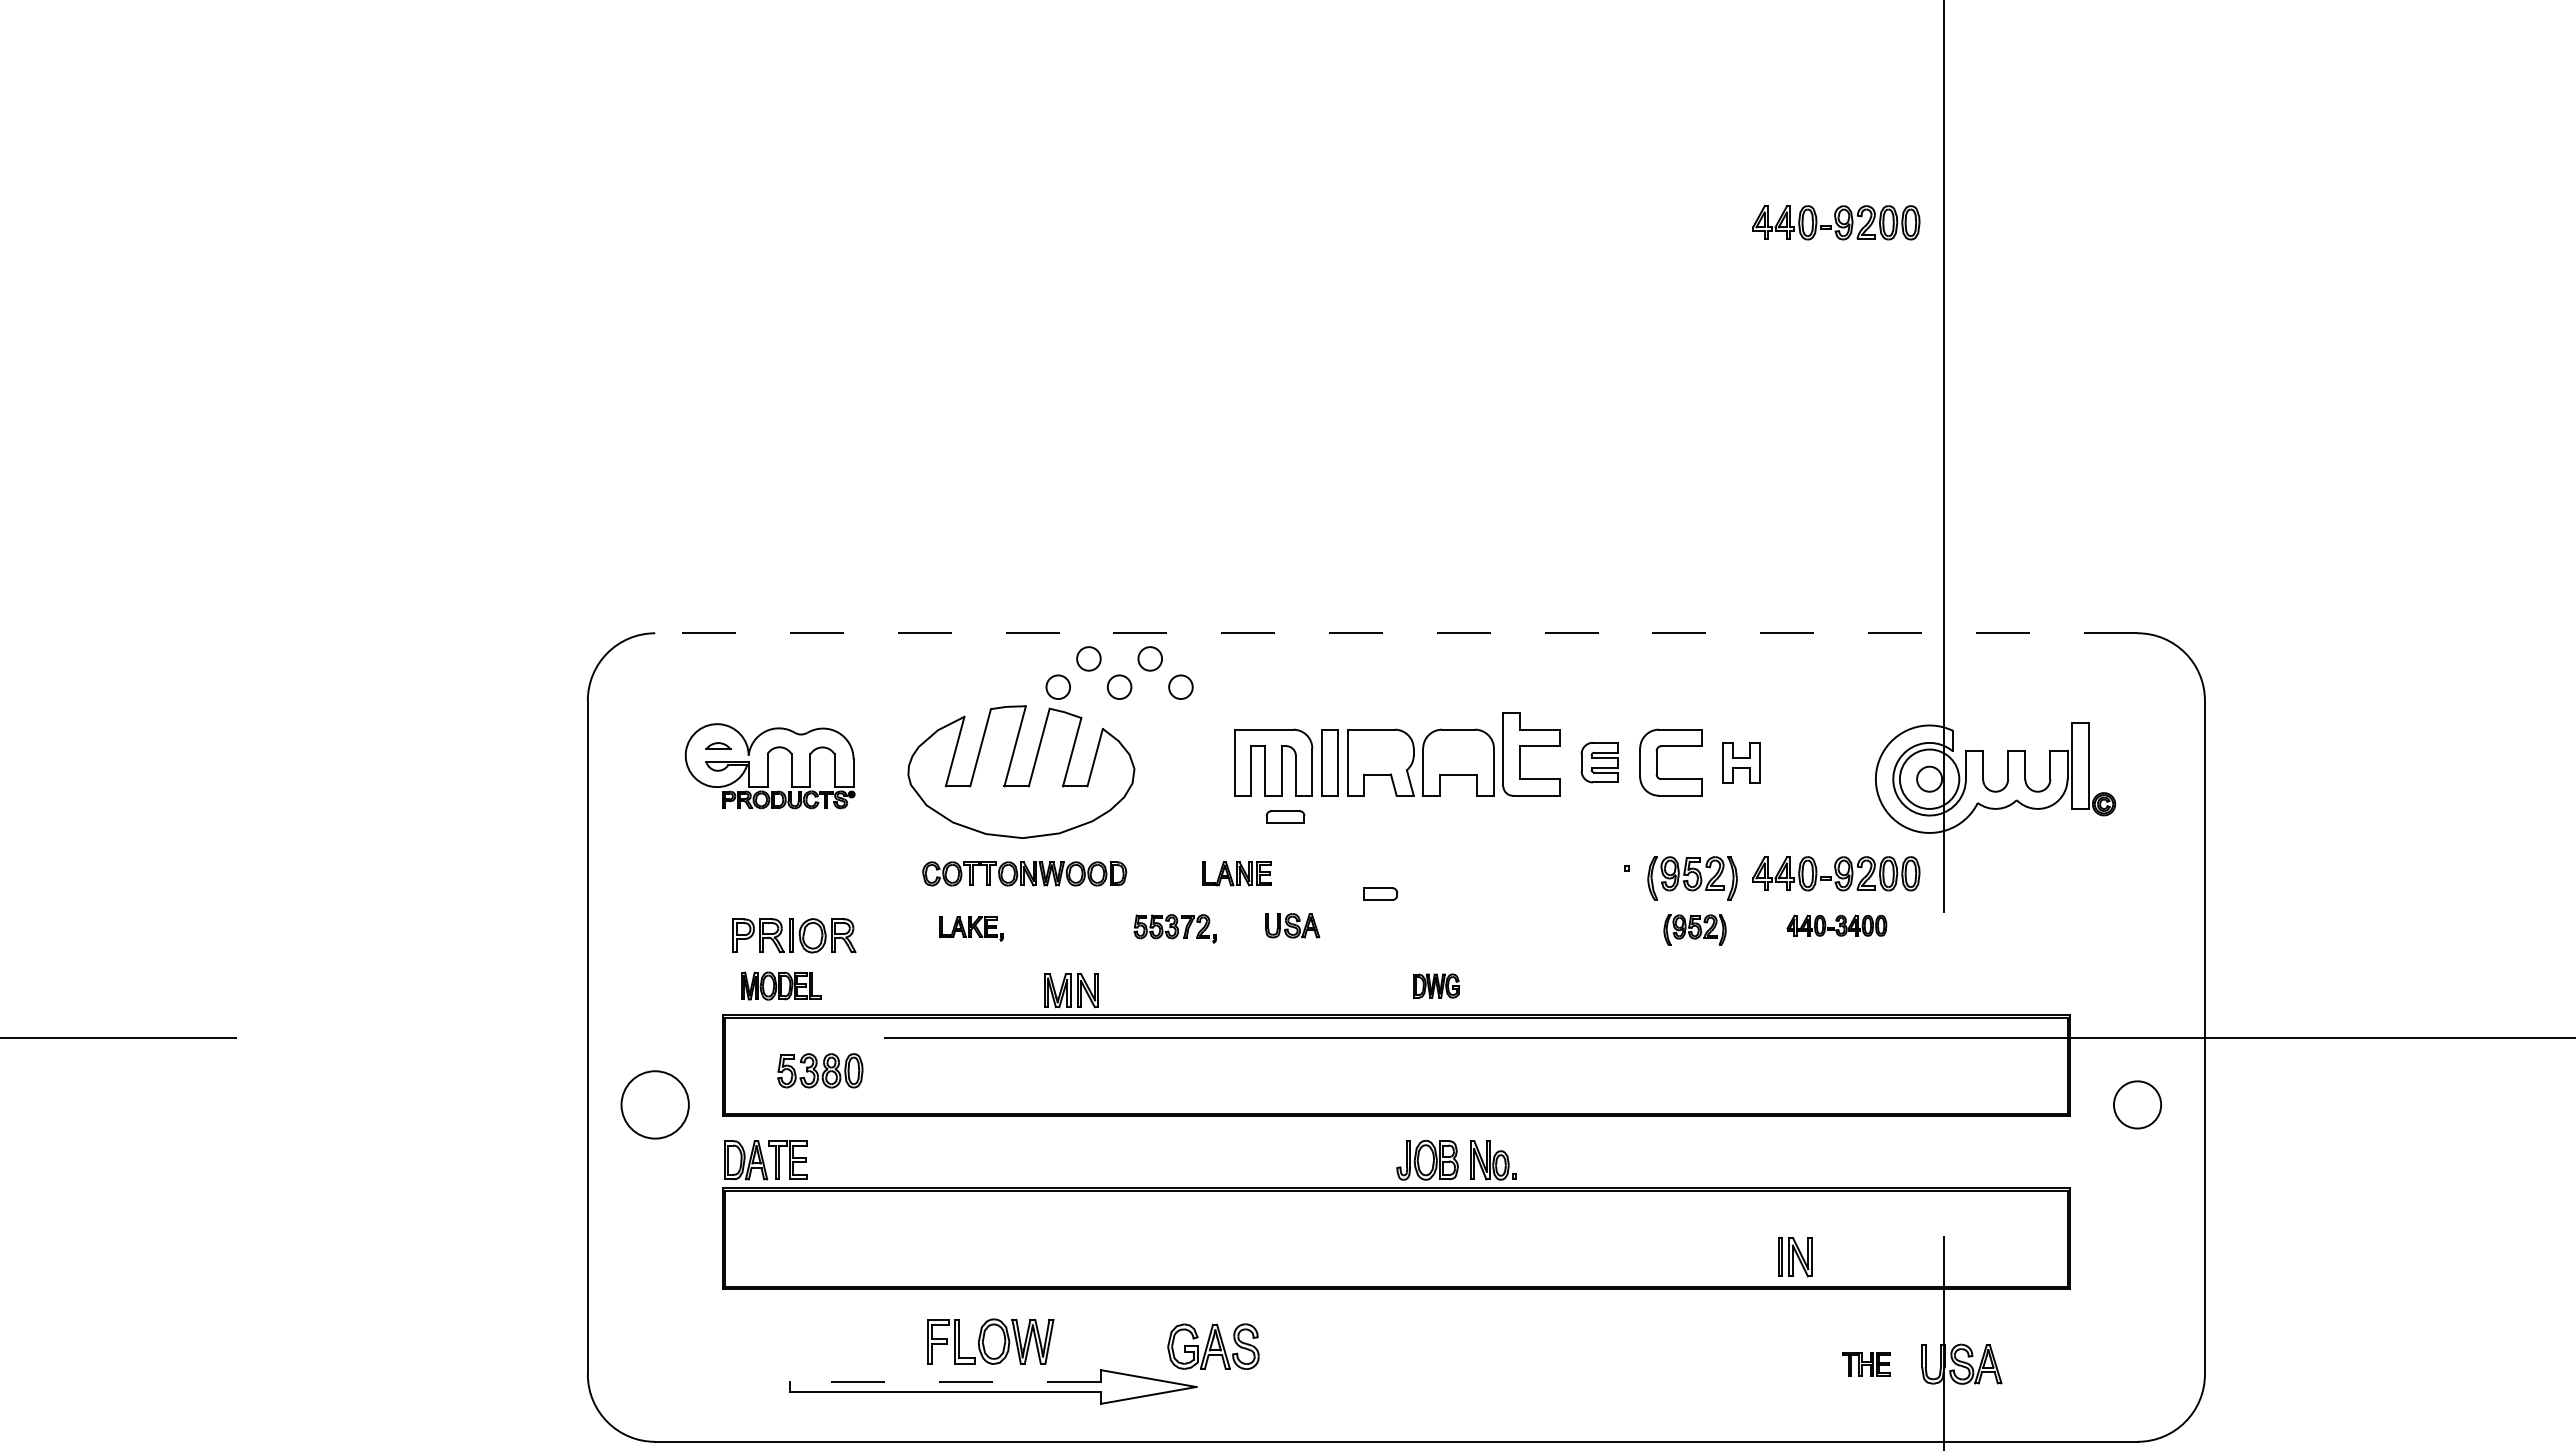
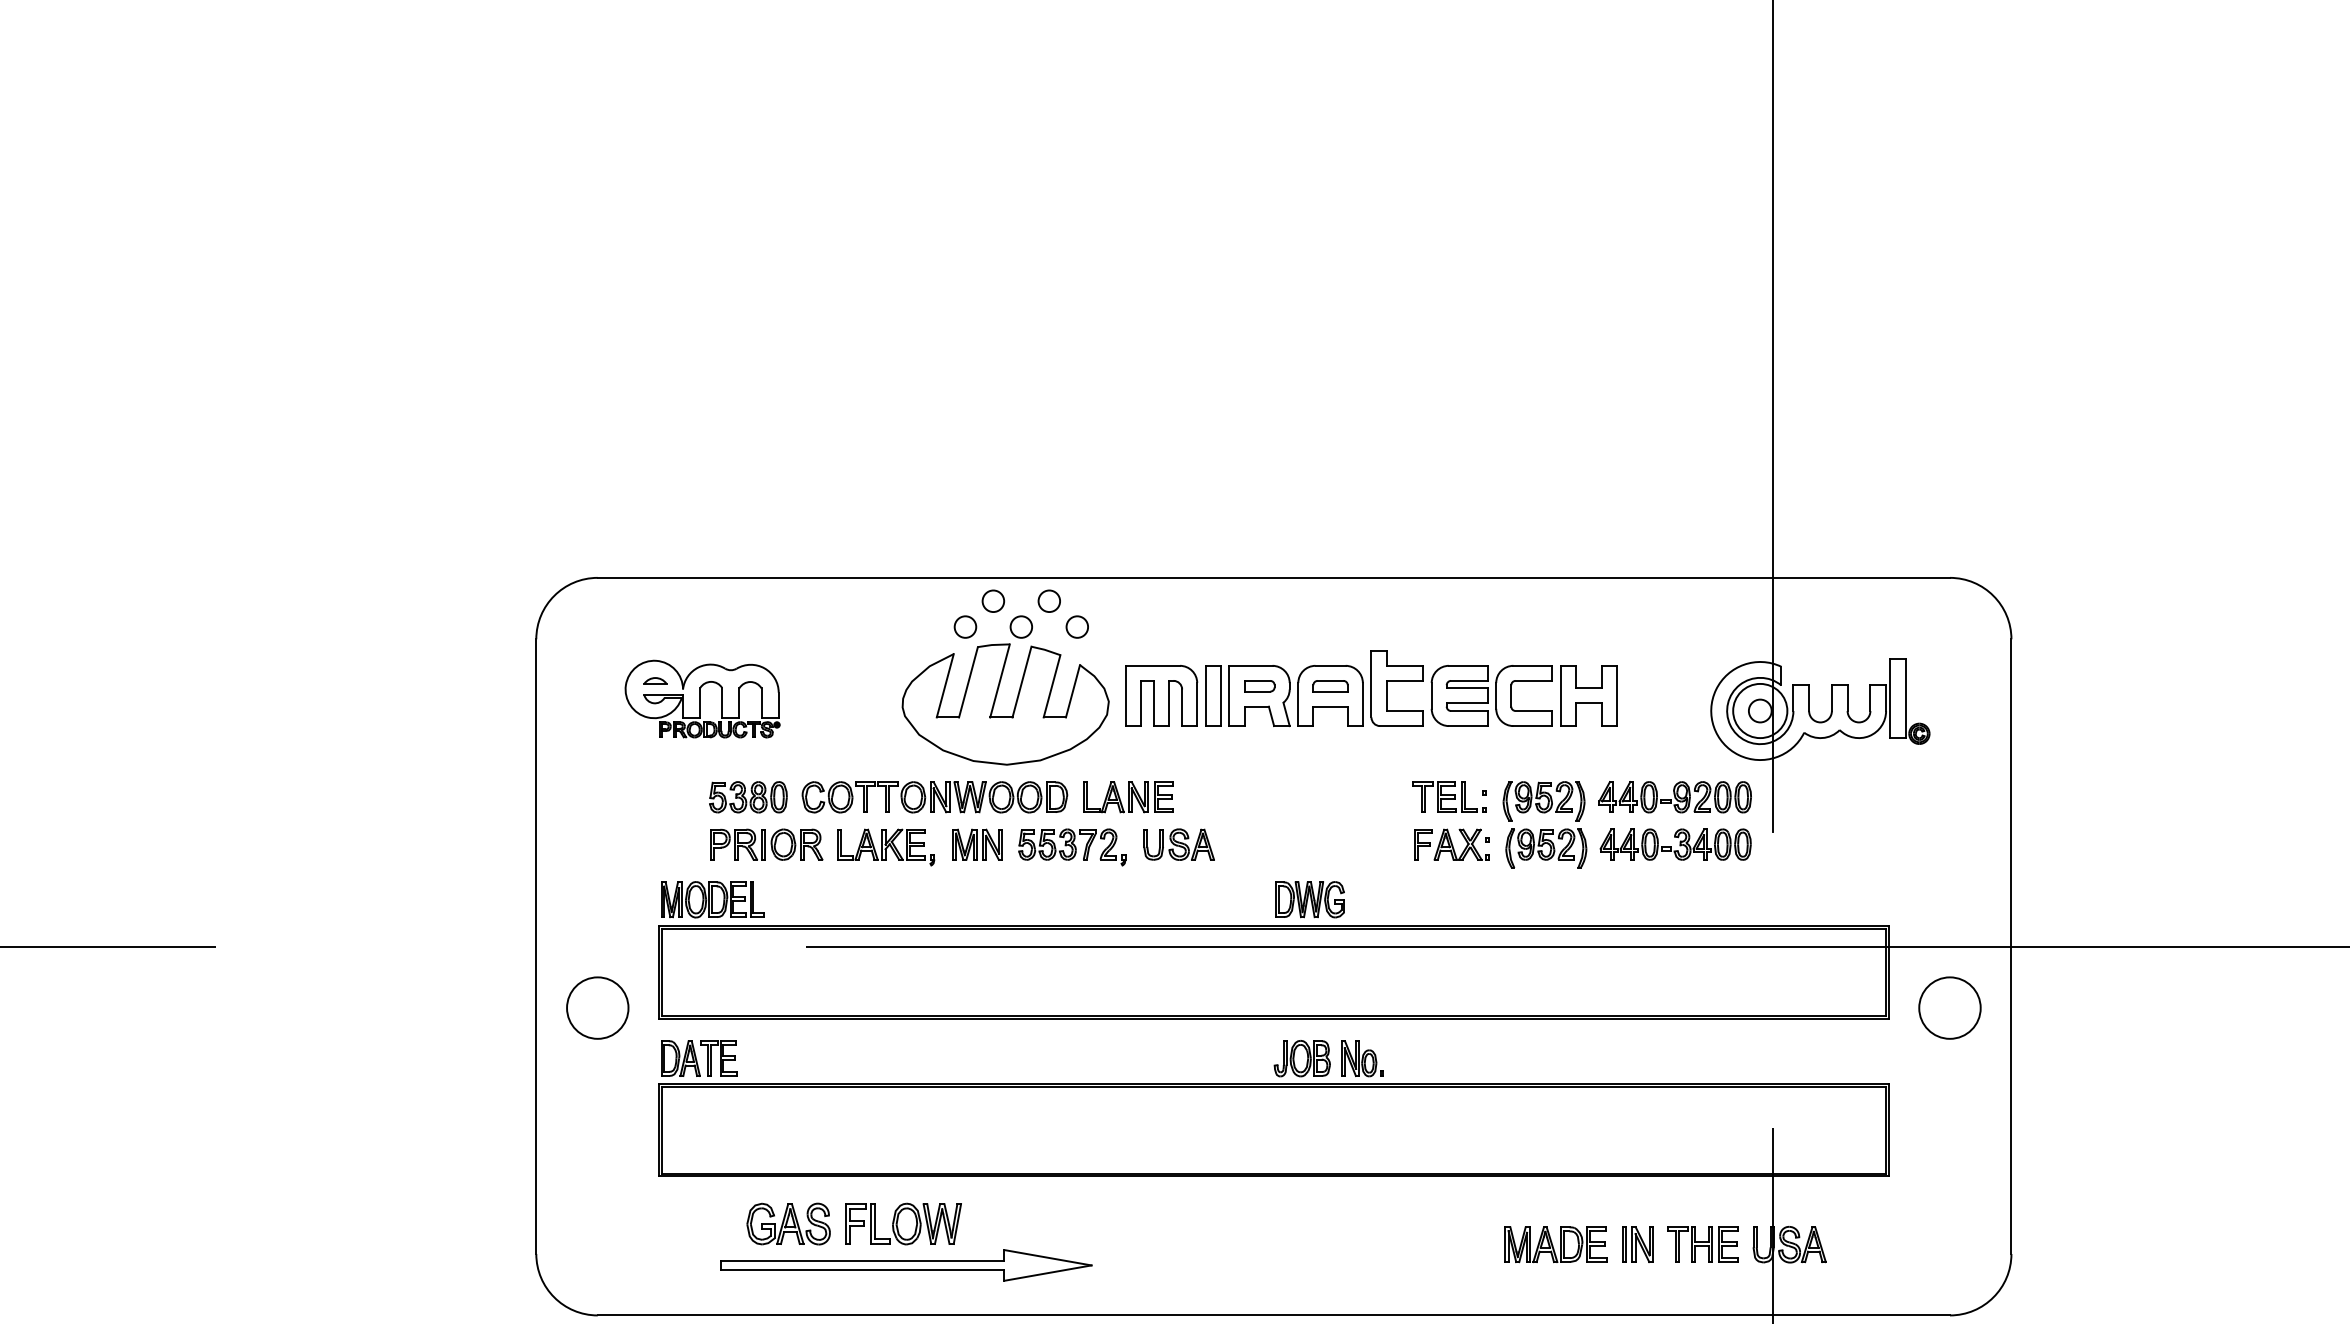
part: (1836, 222) -> (1675, 203), removed
line: (1395, 633) -> (1273, 578), dashed -> solid
part: (1599, 762) -> (1459, 695), size x1.67
part: (1741, 762) -> (1588, 695), size x1.67
part: (1030, 775) -> (1013, 707), moved
part: (1285, 816) -> (1330, 685), moved
part: (1024, 873) -> (934, 797), size x1.43
part: (1236, 873) -> (1128, 797), size x1.43
part: (1588, 873) -> (1449, 797), added
part: (1380, 893) -> (1259, 685), moved
part: (1292, 925) -> (1179, 844), size x1.43
part: (1591, 925) -> (1451, 844), added
part: (1836, 925) -> (1675, 844), size x1.67
part: (971, 928) -> (886, 847), size x1.67
part: (1175, 928) -> (1072, 847), size x1.43
part: (1694, 929) -> (1545, 848), size x1.43
part: (794, 935) -> (766, 844), moved
part: (781, 985) -> (712, 899), size x1.43
part: (1436, 985) -> (1310, 899), size x1.67
part: (1071, 990) -> (977, 844), moved
part: (820, 1070) -> (748, 797), moved
circle: (2137, 1104) -> (1949, 1007), size x1.43
part: (1795, 1257) -> (1637, 1244), moved
part: (1213, 1346) -> (788, 1223), moved
part: (1866, 1363) -> (1702, 1243), size x1.67
part: (1705, 1364) -> (1555, 1244), added
line: (945, 1381) -> (862, 1260), dashed -> solid

